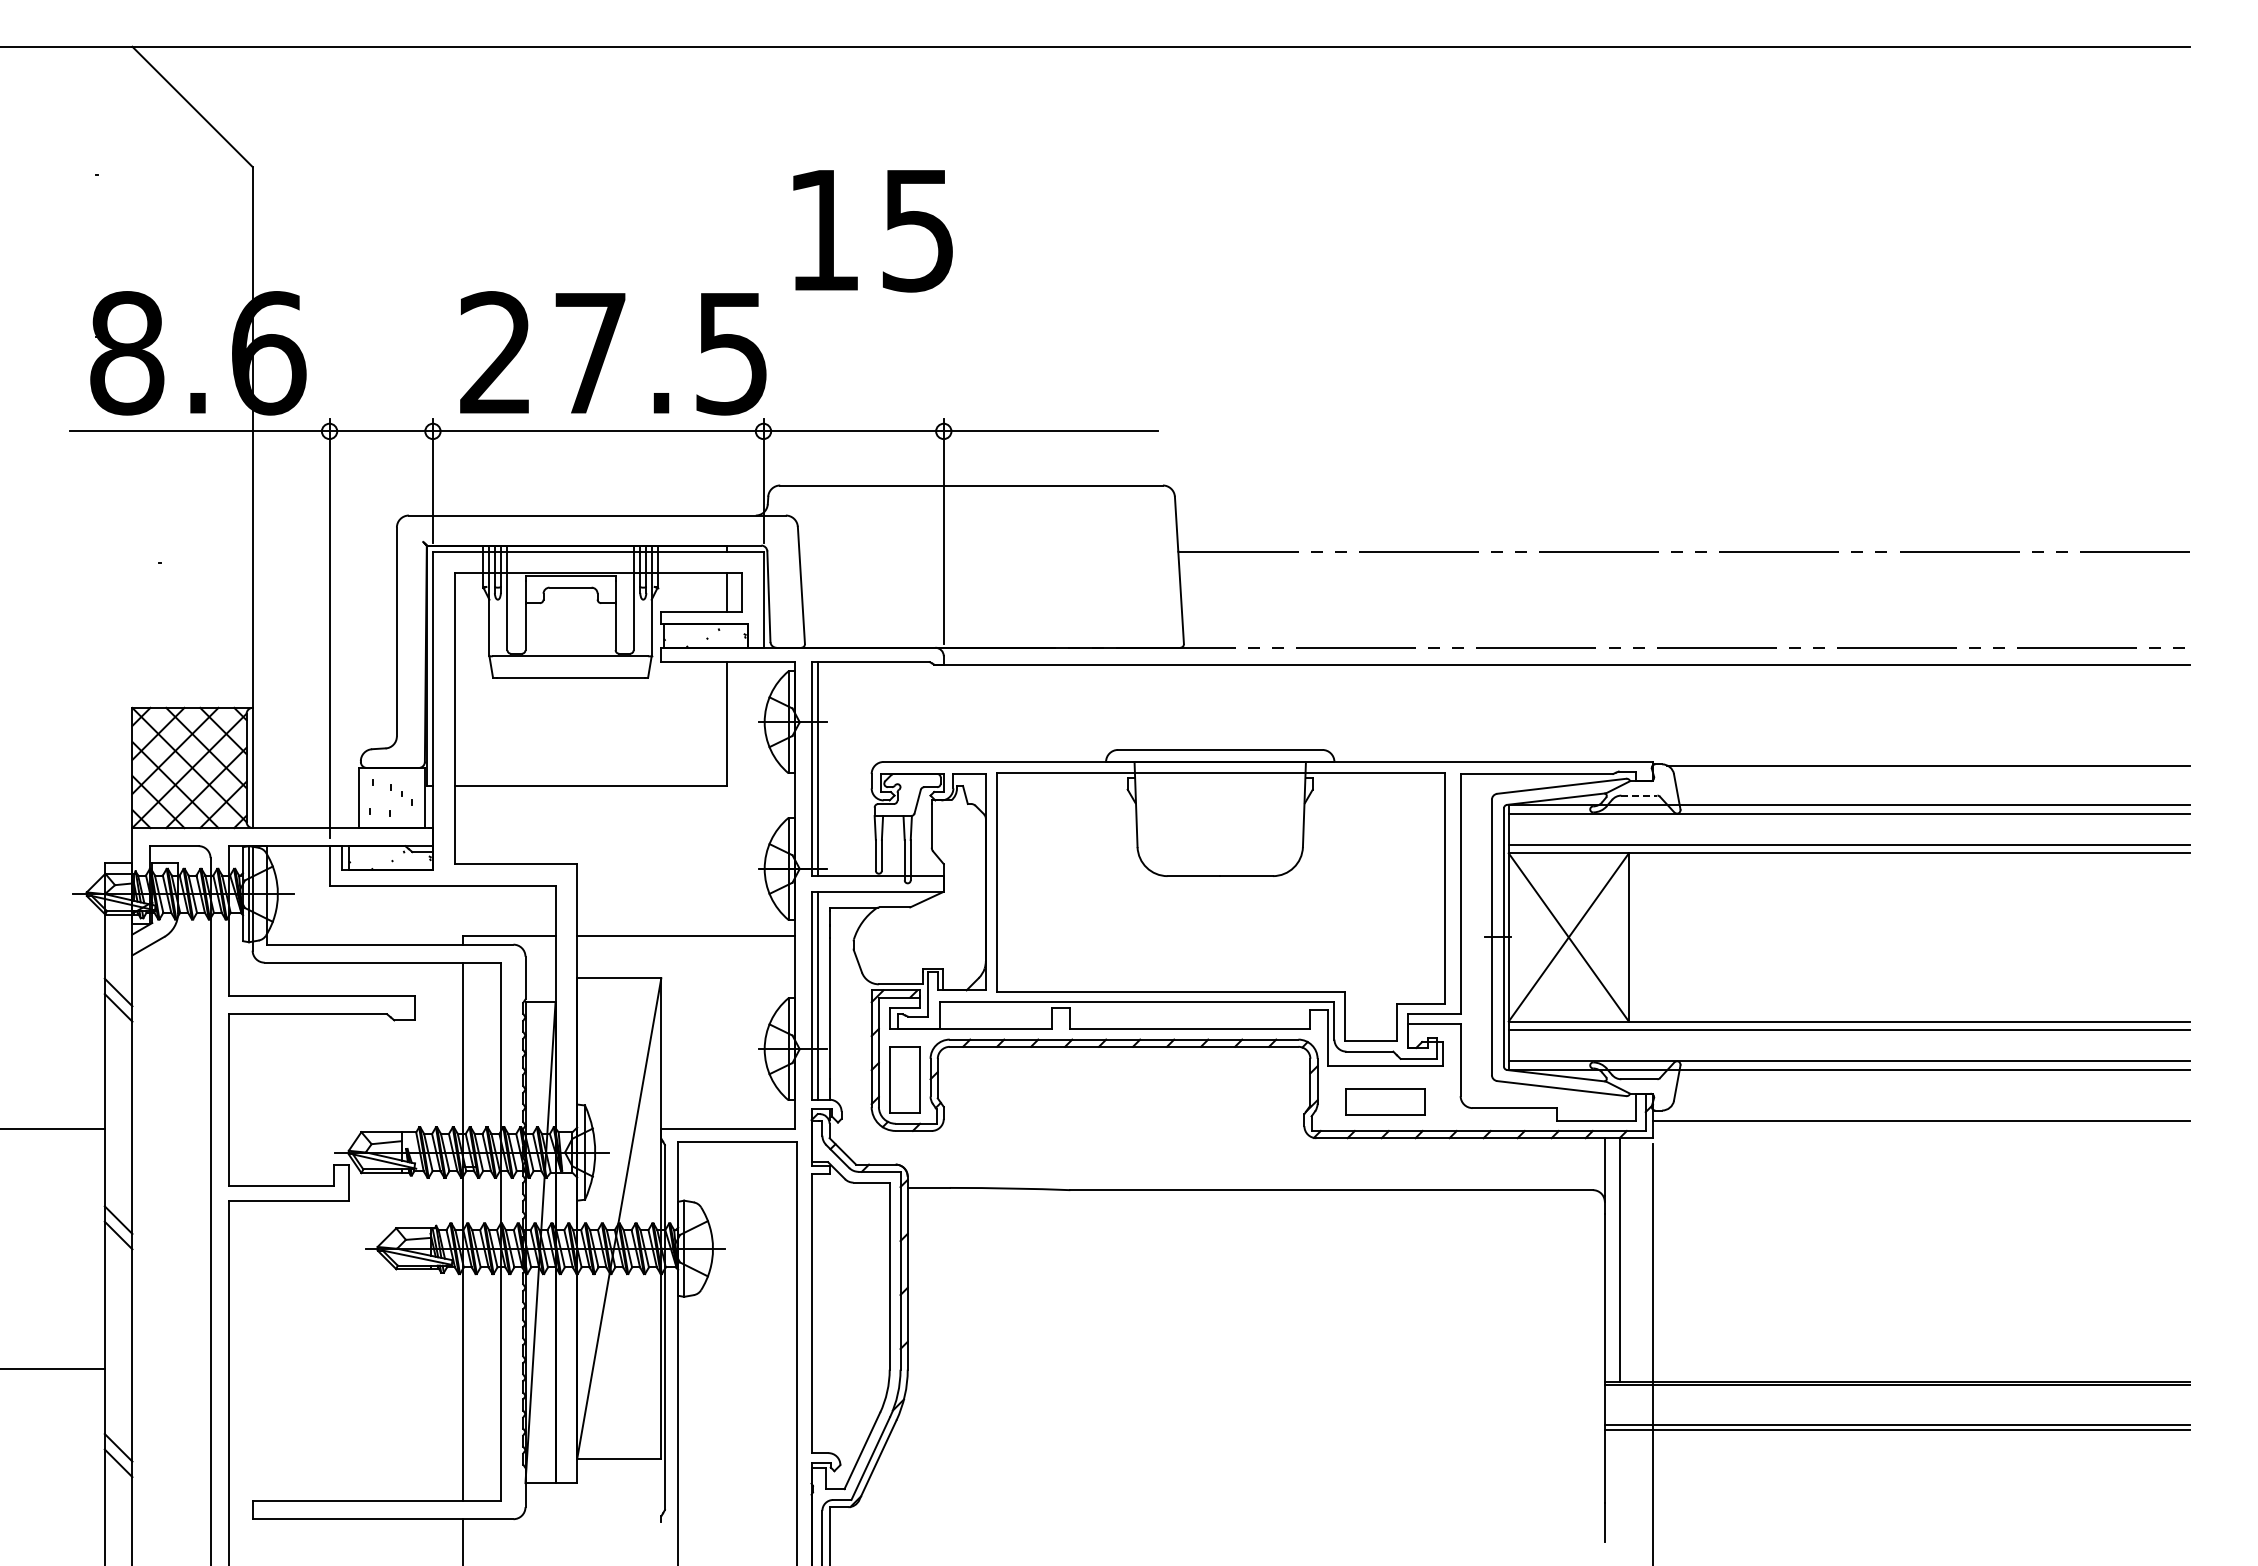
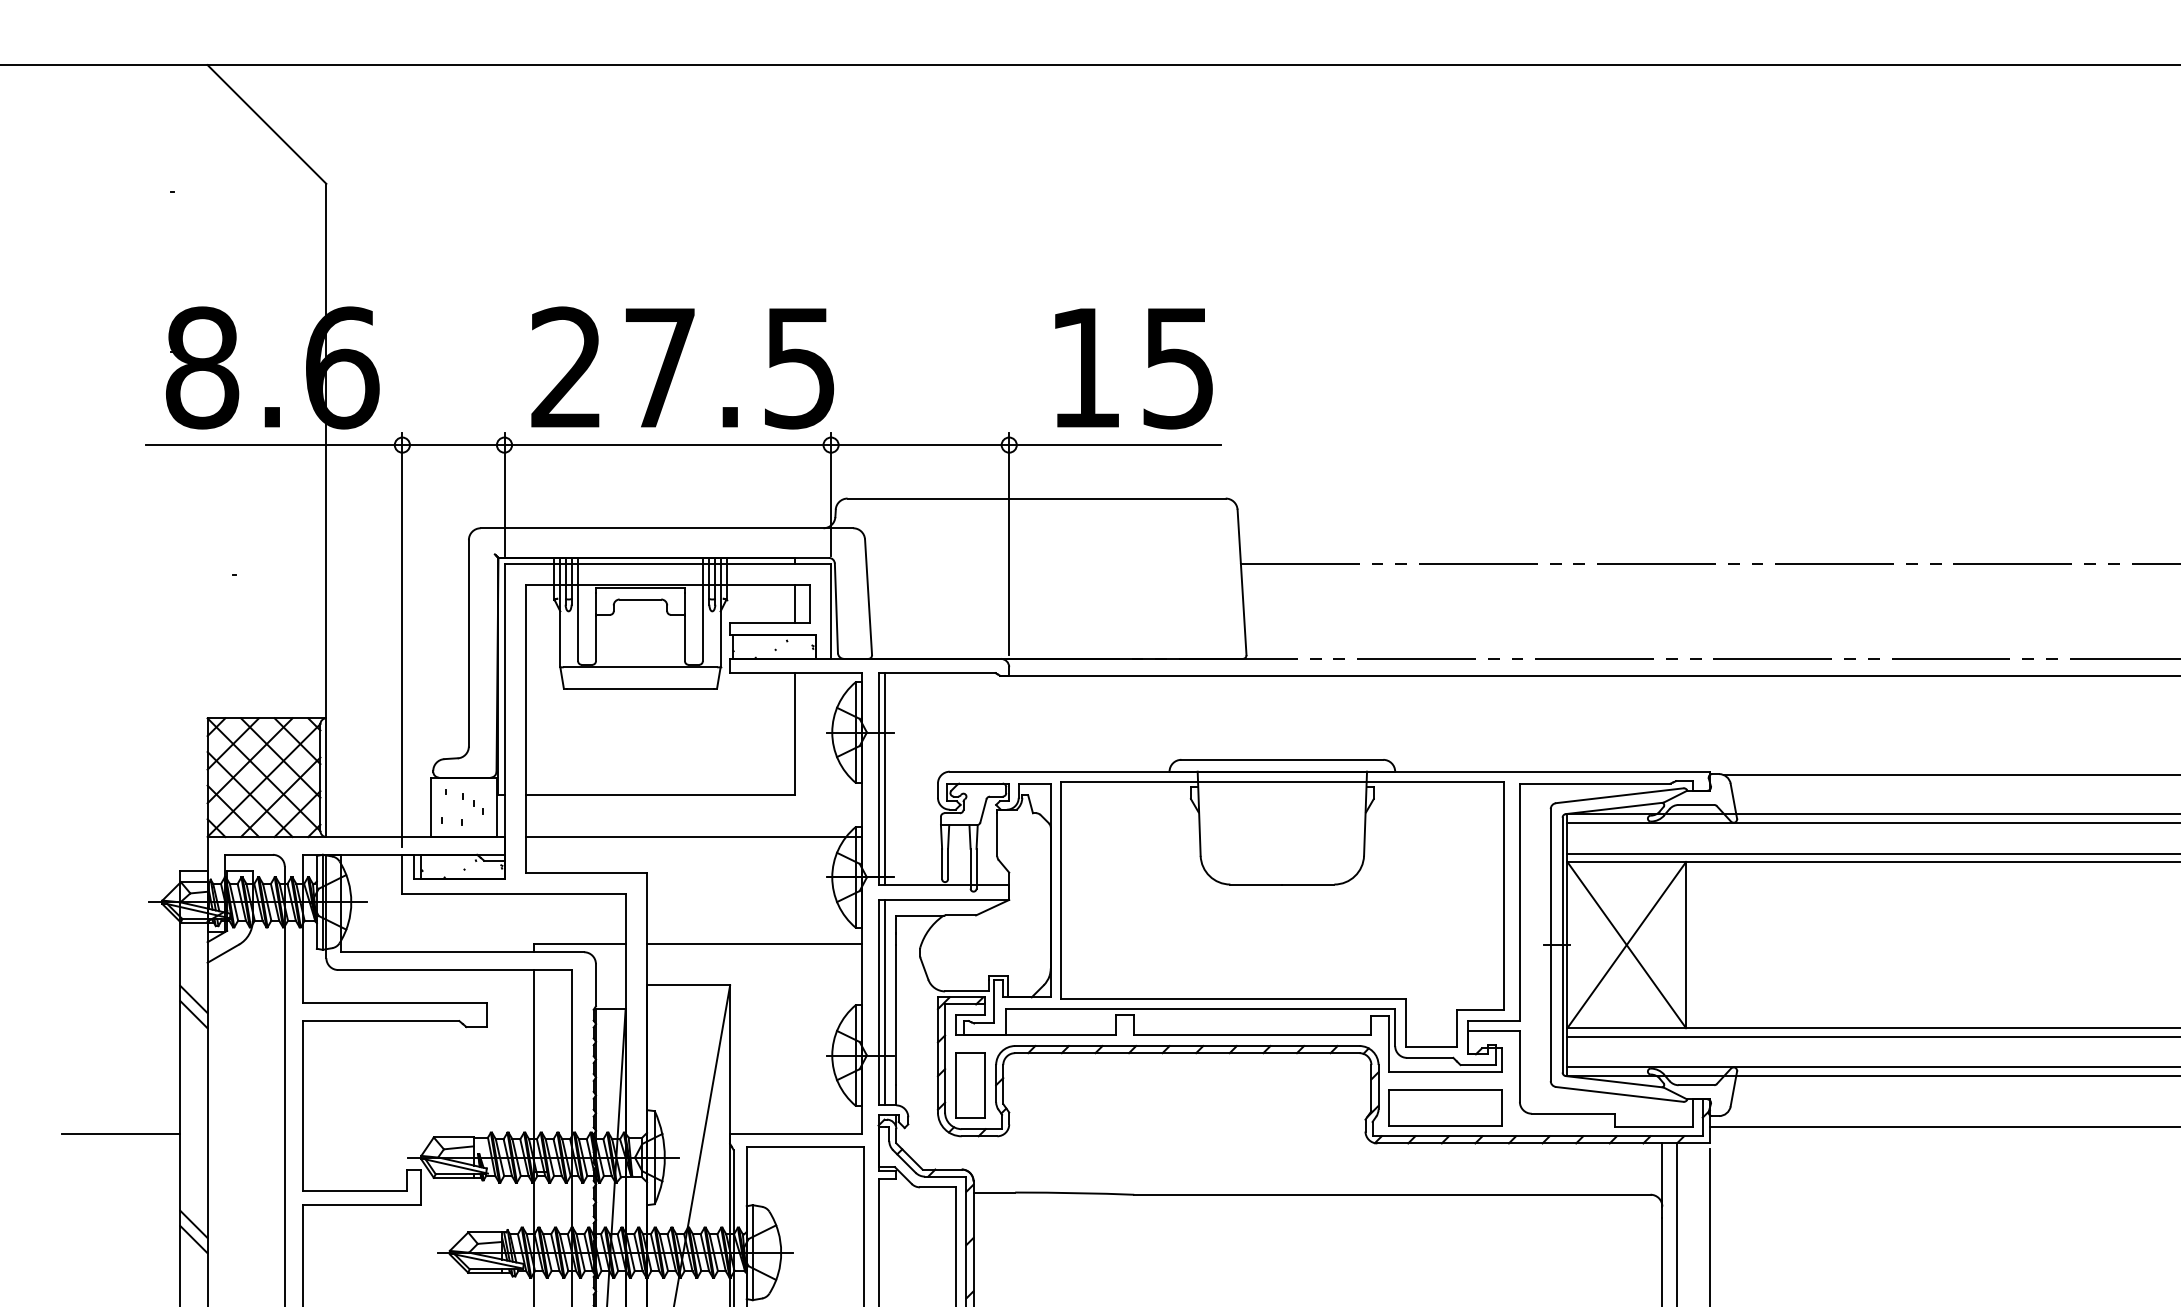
text: (872, 231) -> (1133, 369), moved
line: (1639, 795) -> (1696, 804), dashed -> solid
line: (624, 828) -> (693, 837), added
part: (1385, 1101) -> (1445, 1107), size x1.43

